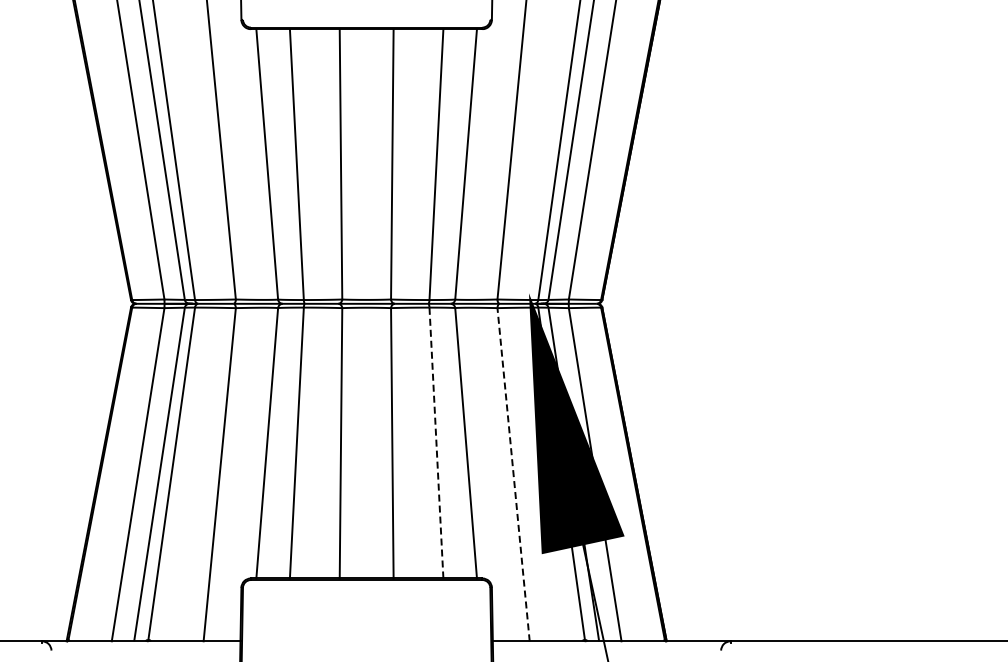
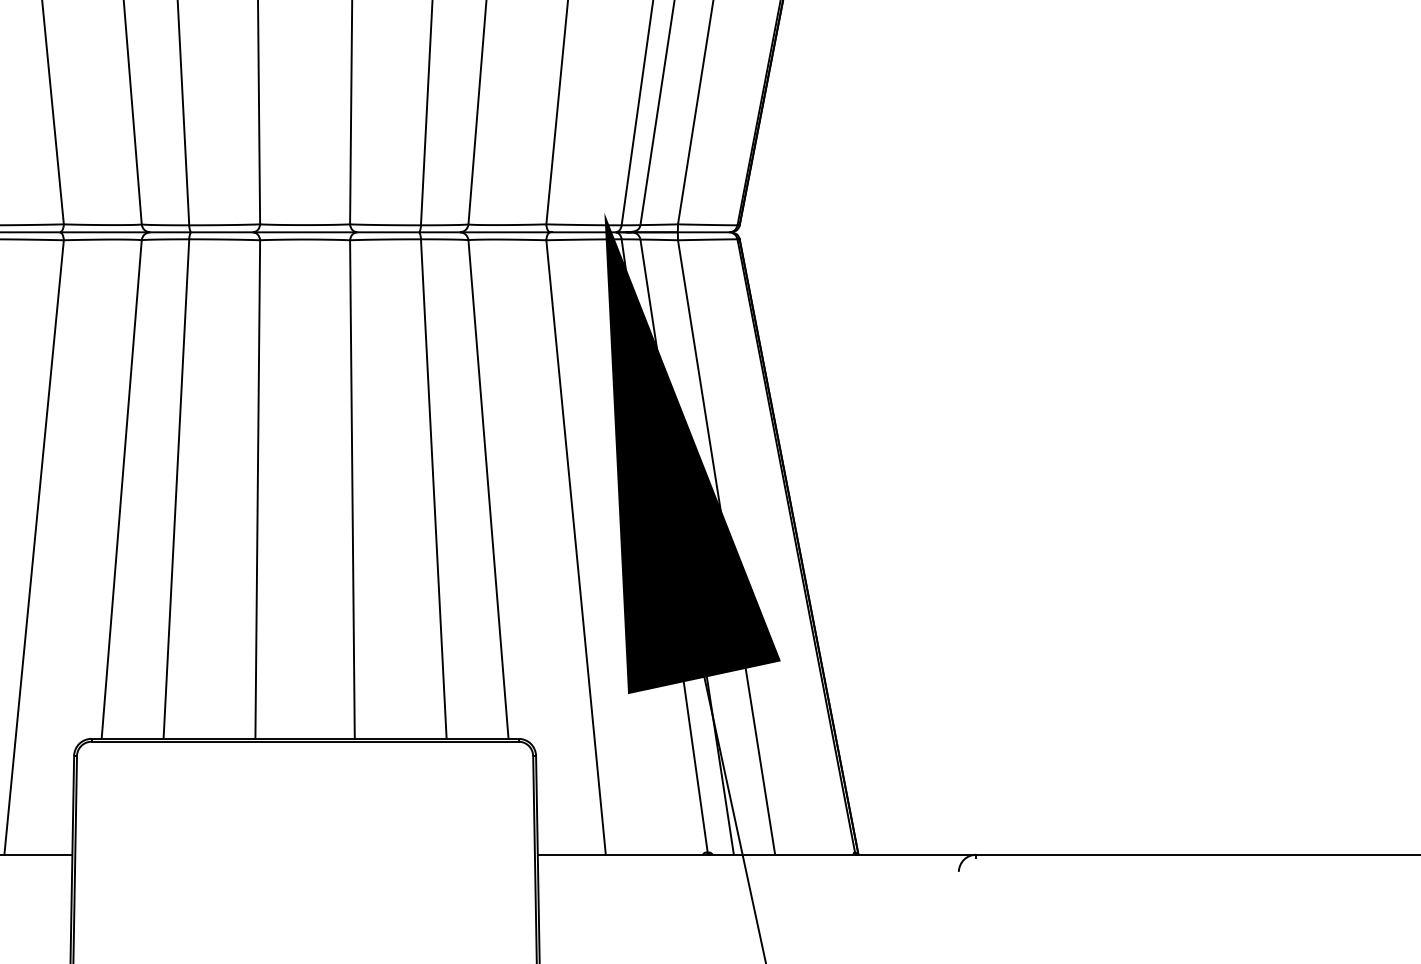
line: (436, 443) -> (433, 489), dashed -> solid
line: (513, 474) -> (575, 547), dashed -> solid

